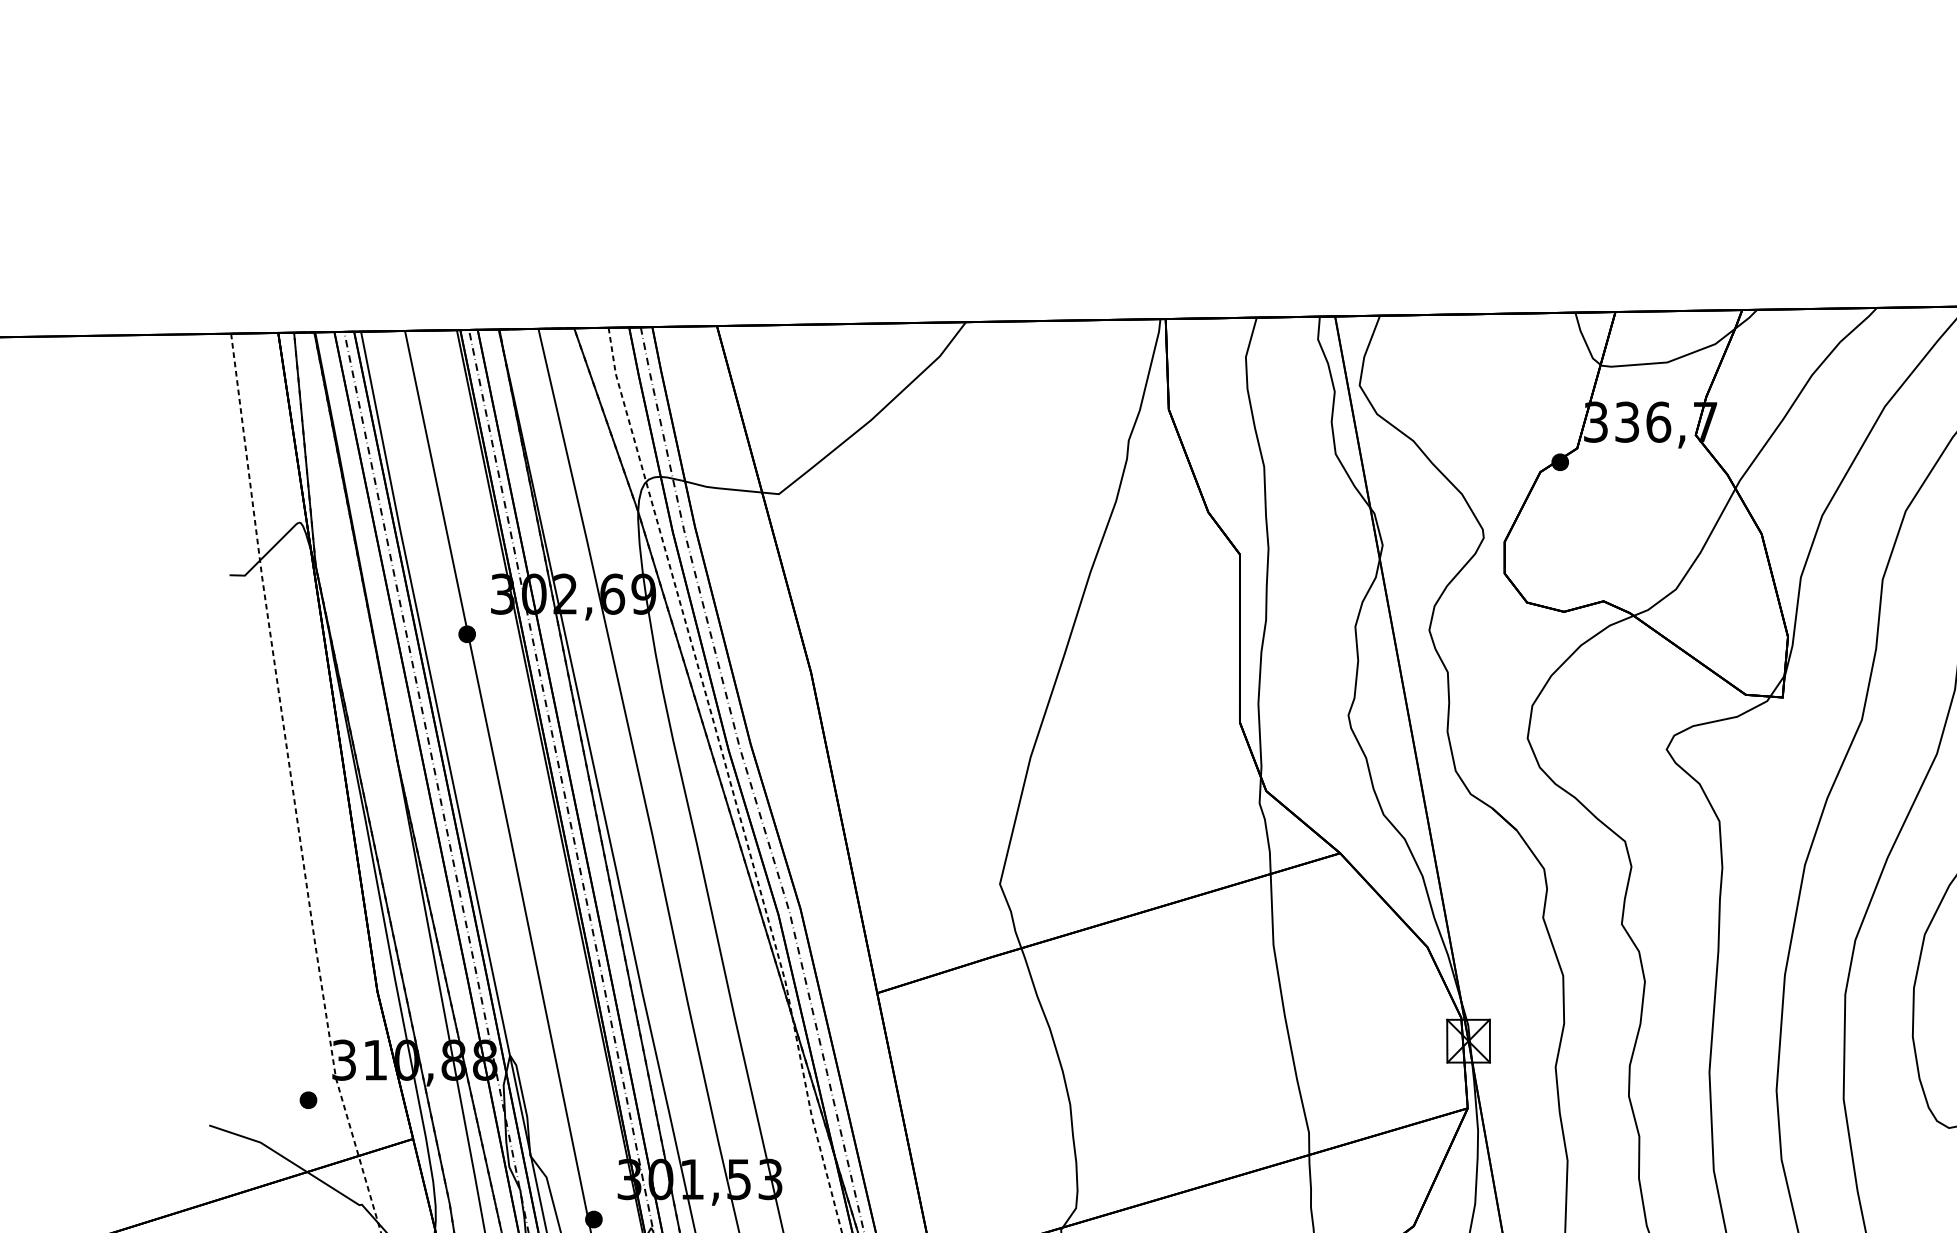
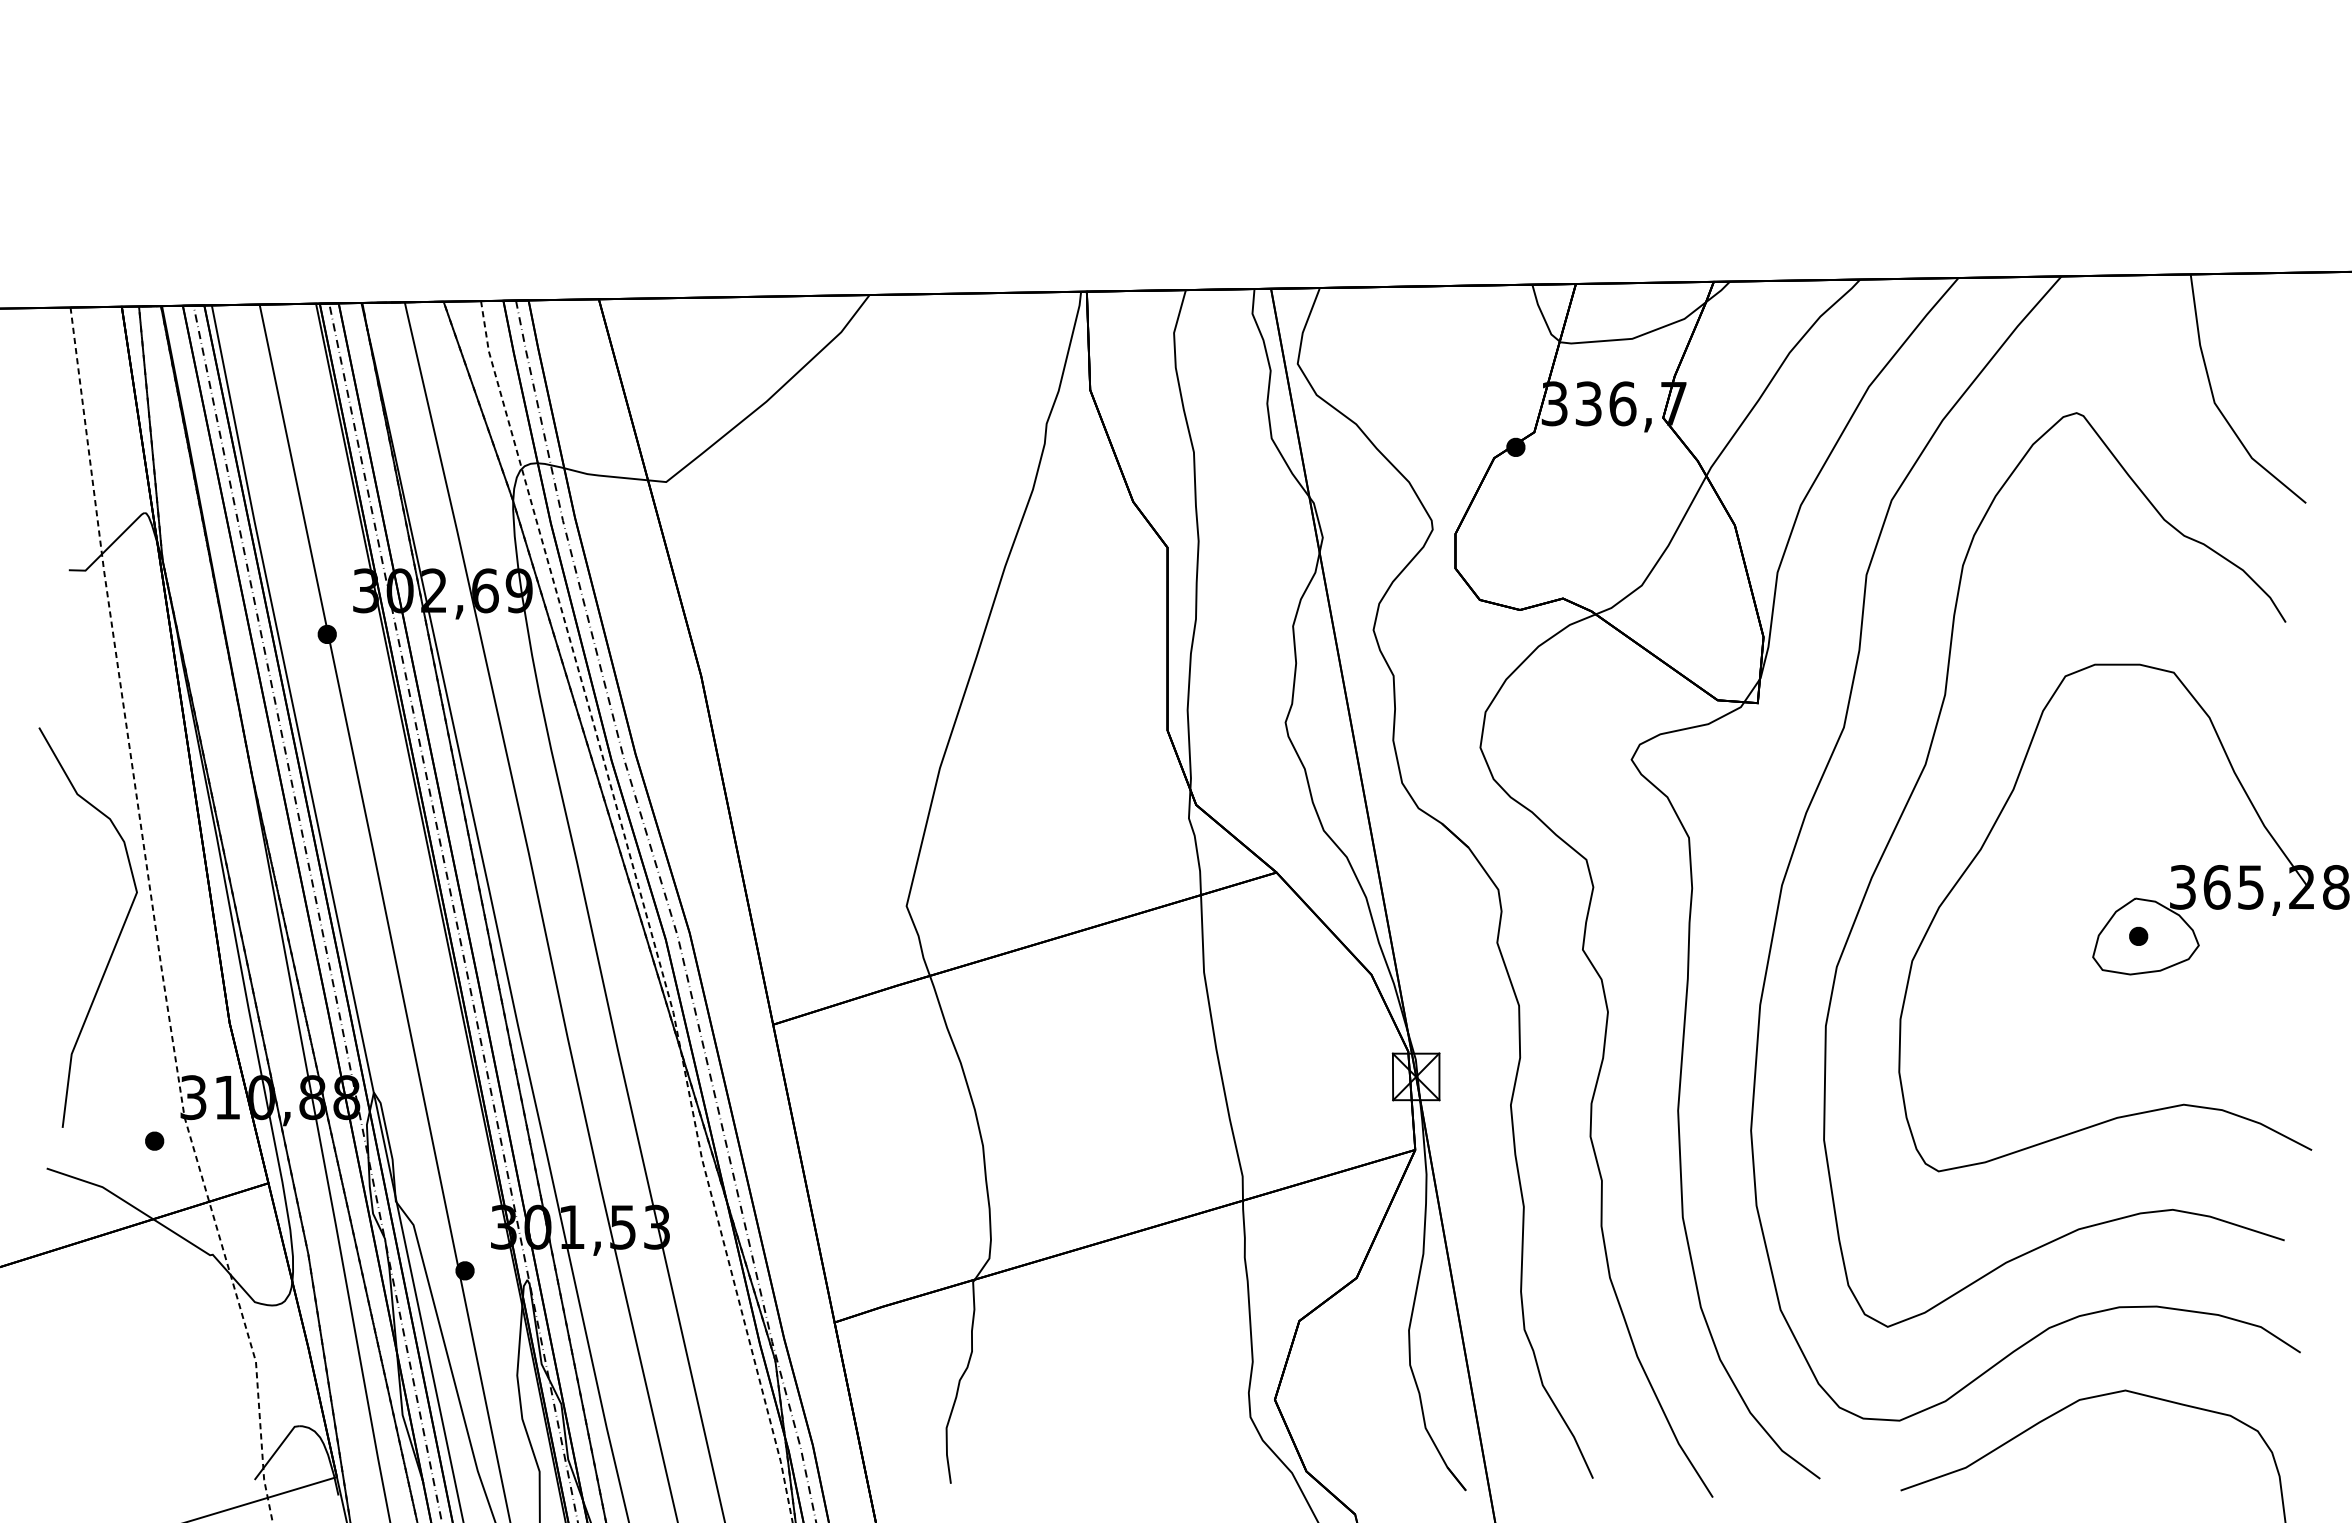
curve: (274, 912) -> (117, 937), added

